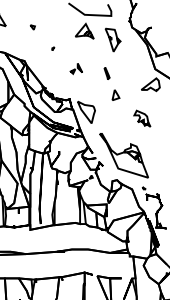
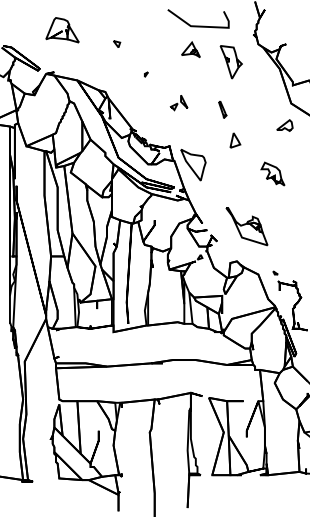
part: (84, 31) -> (190, 49), size x0.7
part: (150, 84) -> (284, 125), size x0.6
part: (123, 155) -> (246, 226), size x0.6

